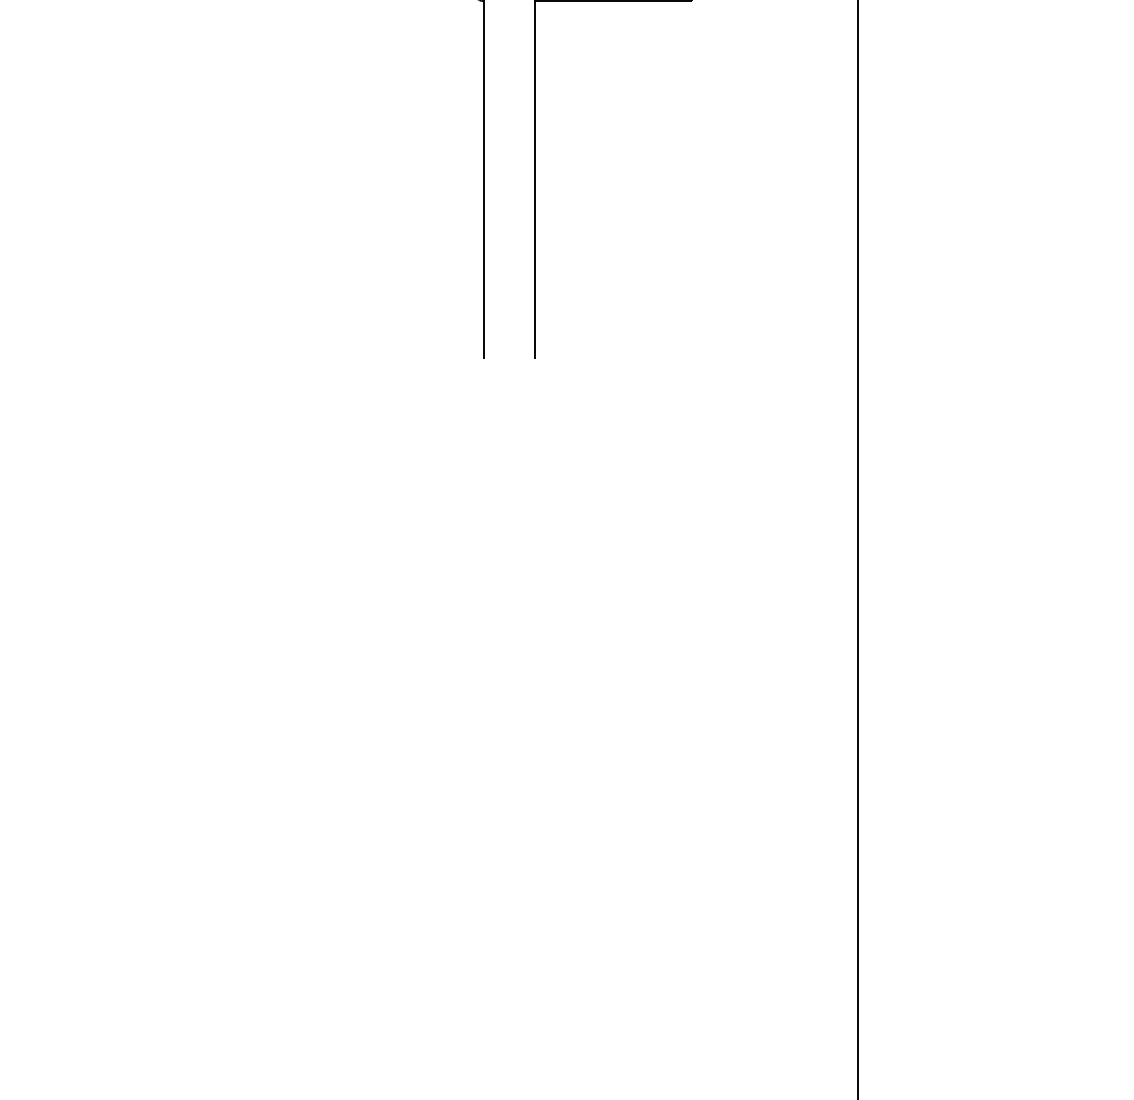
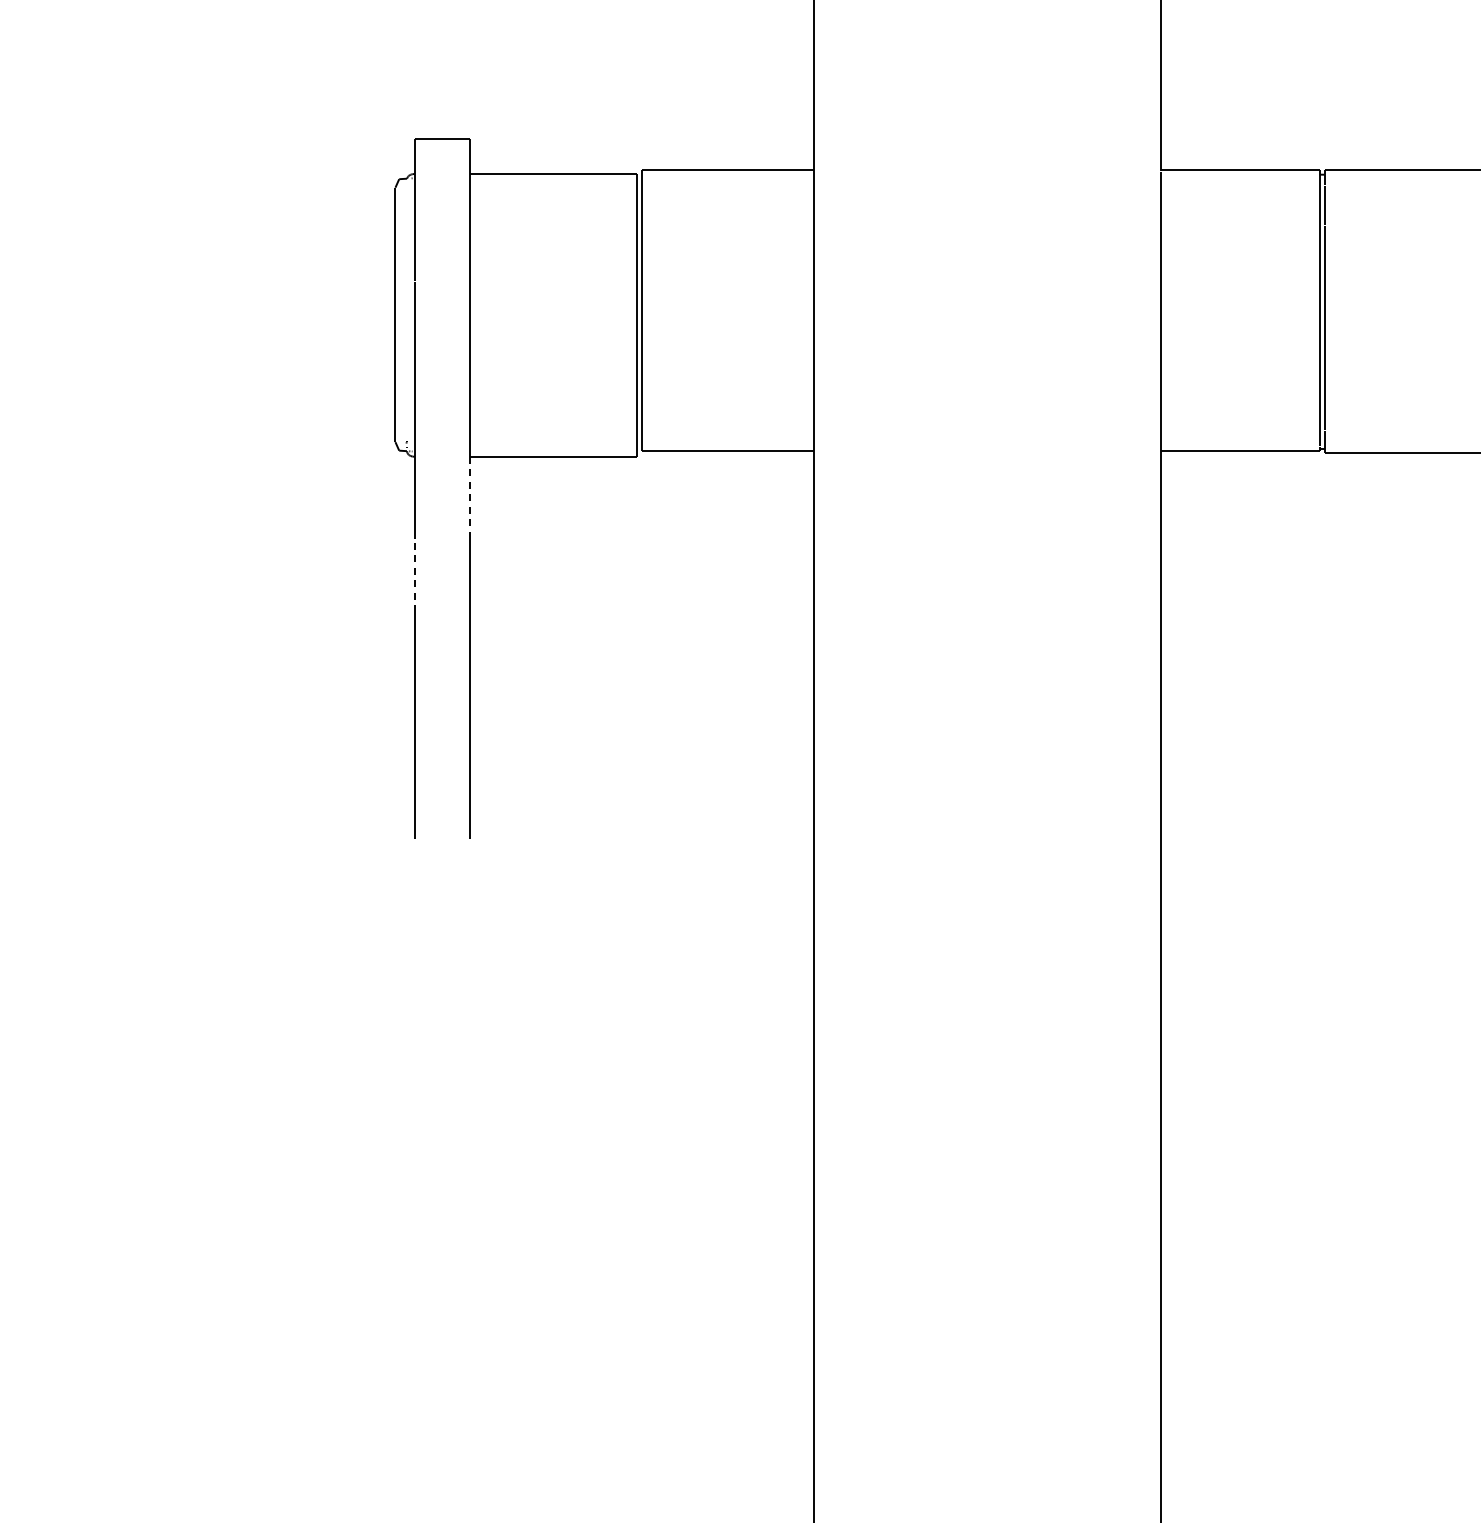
line: (534, 42) -> (469, 500), solid -> dashed
line: (484, 112) -> (415, 575), solid -> dashed

